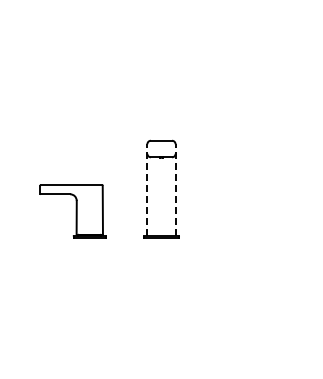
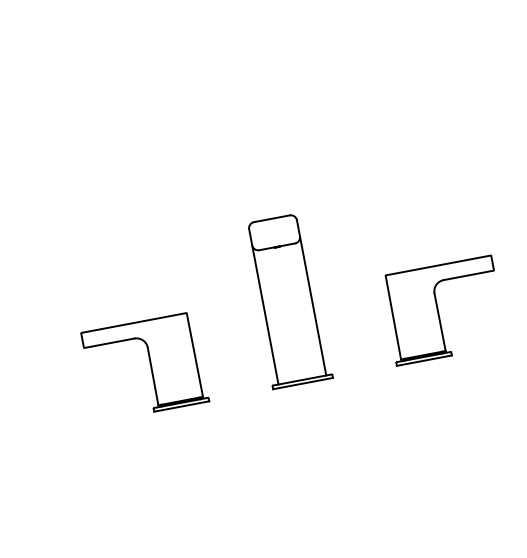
line: (147, 190) -> (264, 307), dashed -> solid
line: (175, 190) -> (311, 298), dashed -> solid
part: (249, 211) -> (443, 310), added

